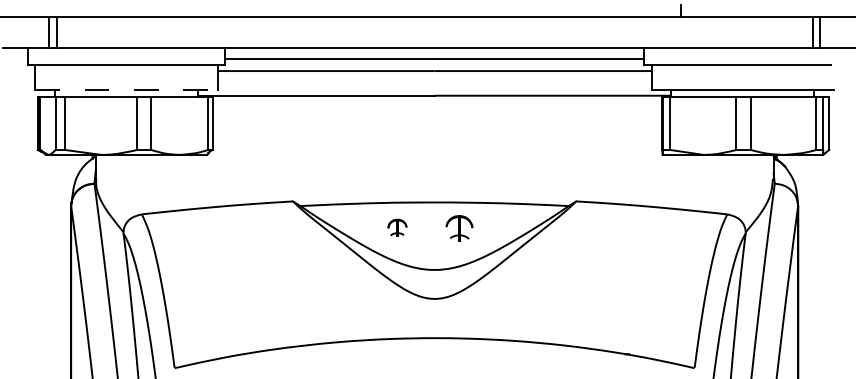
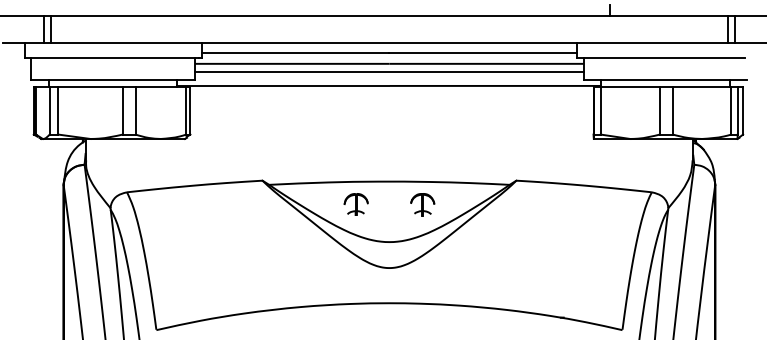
line: (433, 80) -> (388, 72), added
line: (126, 89) -> (113, 80), dashed -> solid
part: (396, 227) -> (355, 204), size x1.43
part: (459, 227) -> (422, 204), moved

